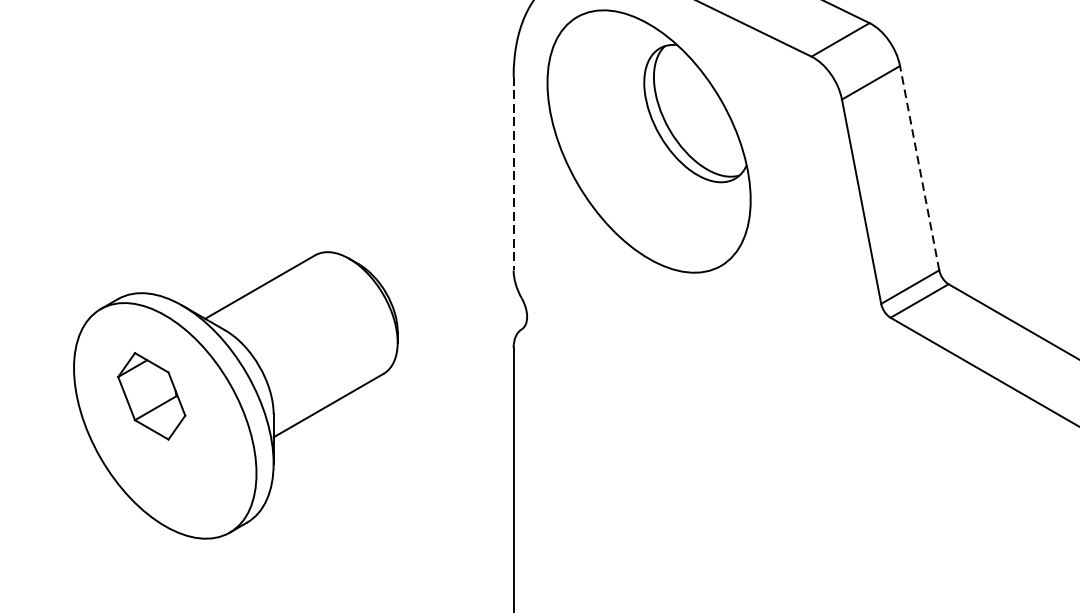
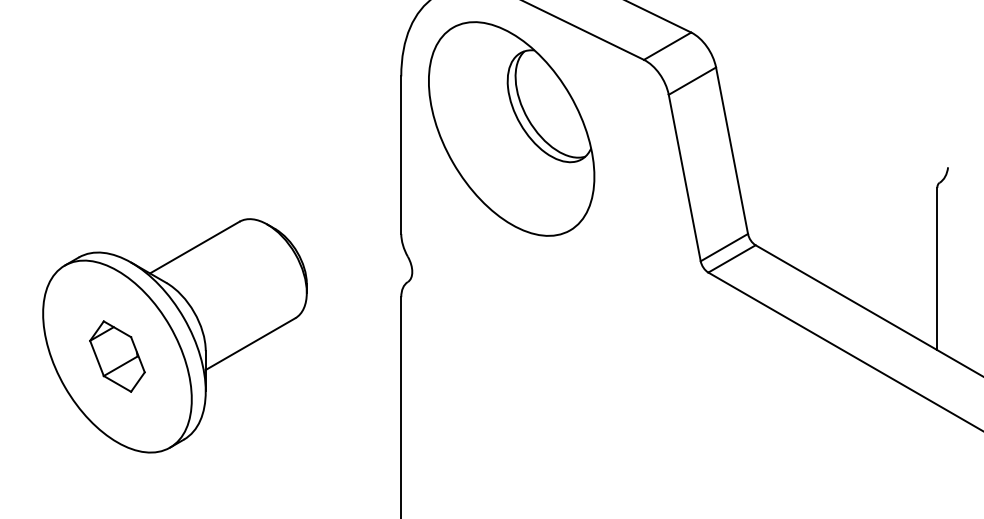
line: (920, 167) -> (732, 150), dashed -> solid
line: (513, 174) -> (401, 155), dashed -> solid
part: (151, 396) -> (117, 356), moved

